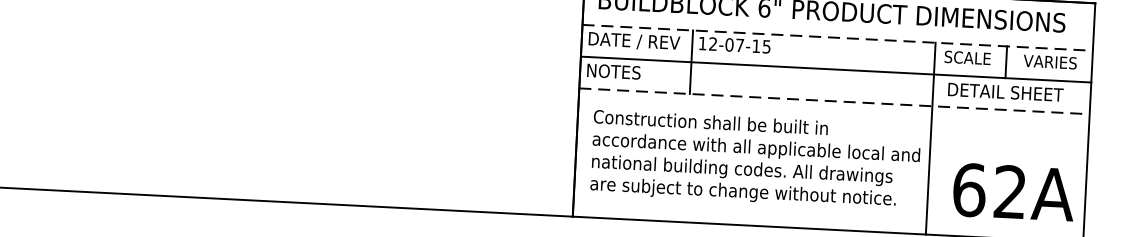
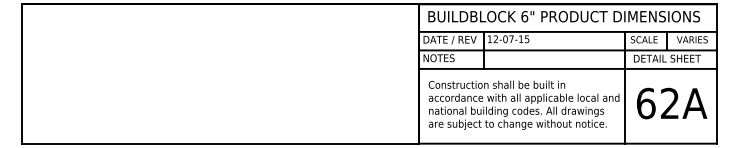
line: (838, 37) -> (568, 31), dashed -> solid
line: (835, 100) -> (568, 68), dashed -> solid
text: (1014, 192) -> (672, 103), moved

